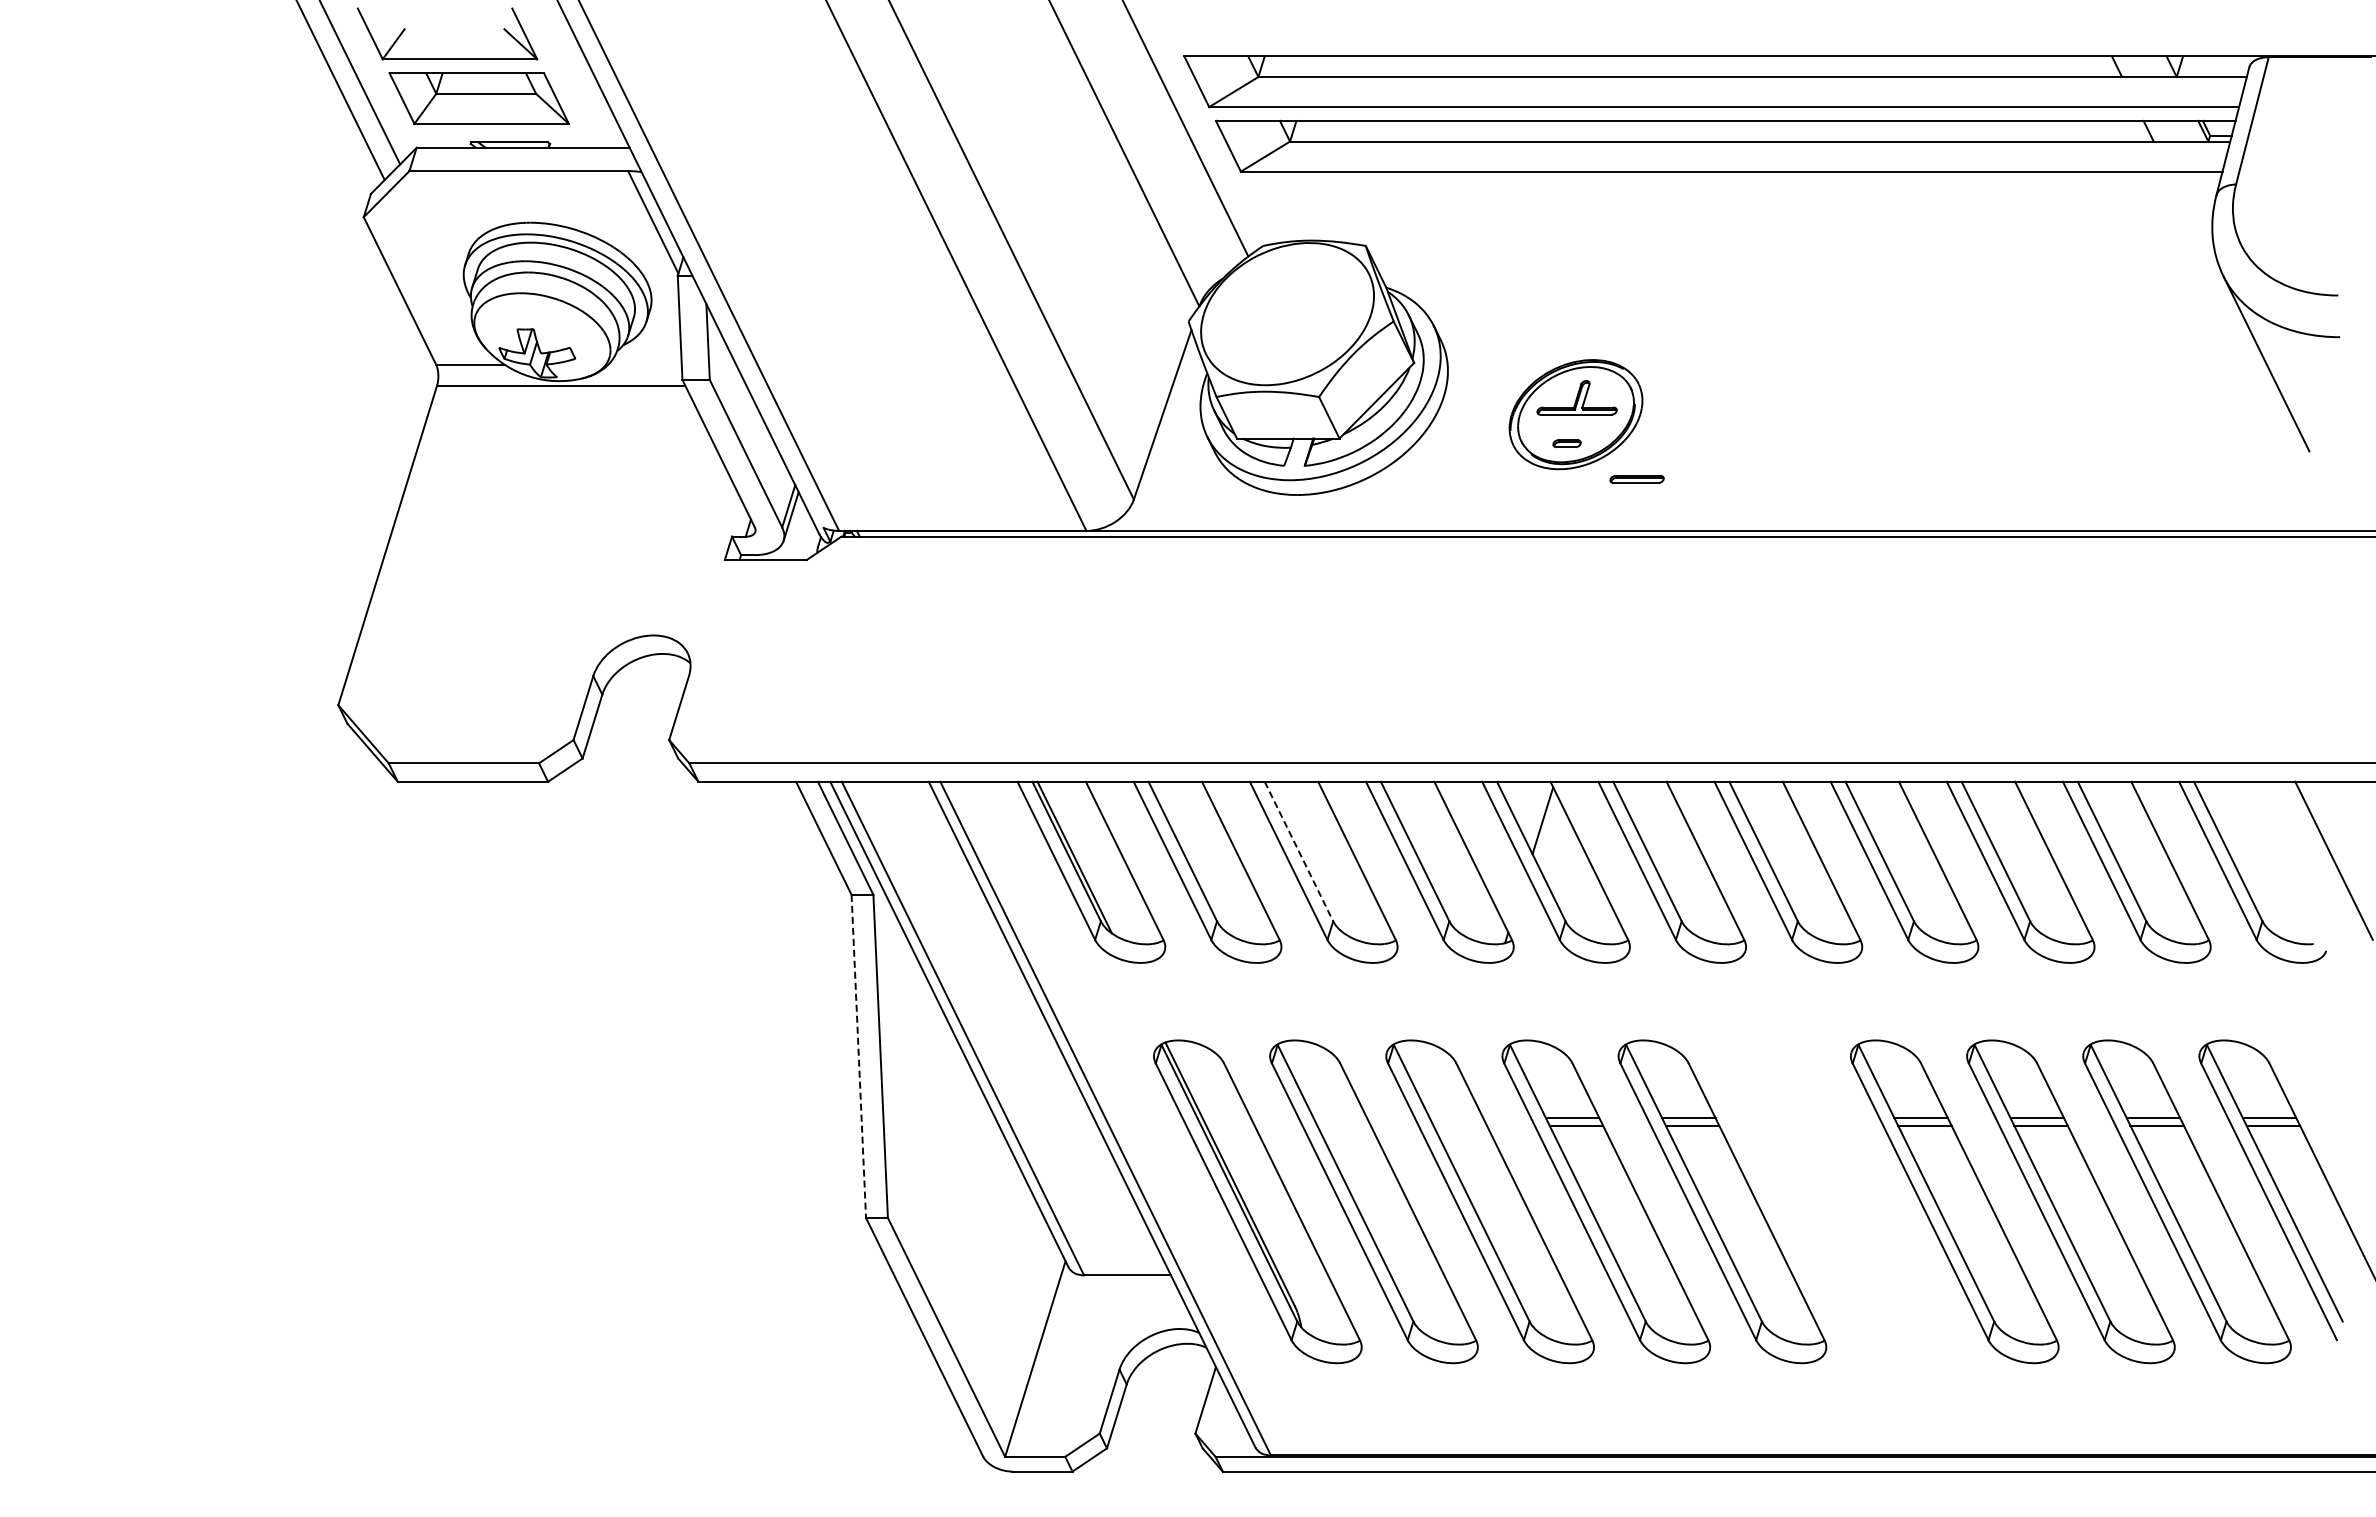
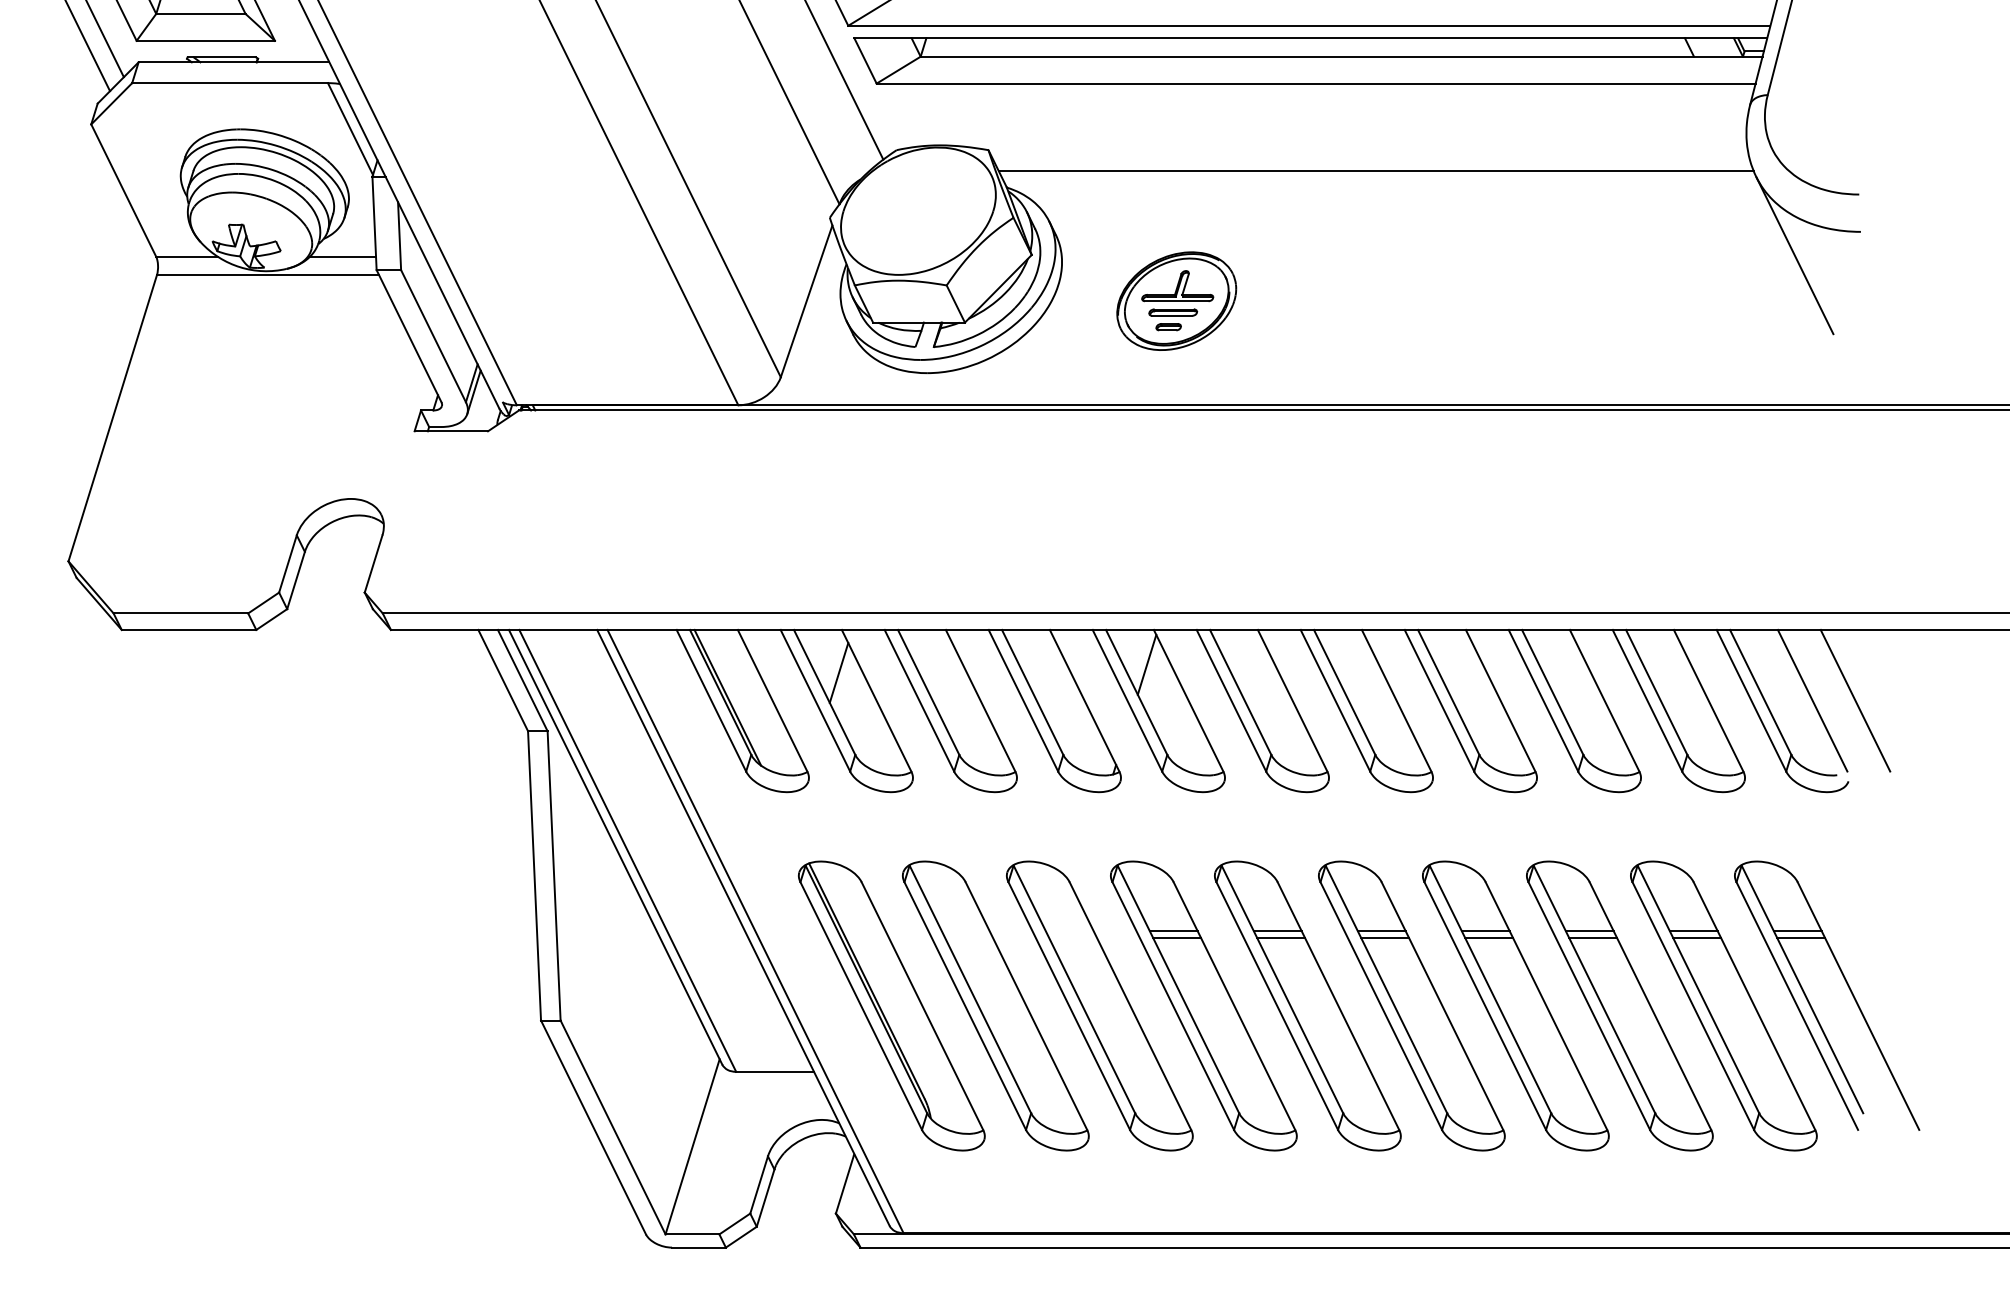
line: (1798, 269) -> (1375, 171), added
line: (644, 364) -> (342, 256), added
part: (1636, 479) -> (1172, 312), moved
line: (1198, 829) -> (838, 672), added
line: (1298, 851) -> (928, 692), dashed -> solid
line: (2286, 860) -> (1812, 700), added
line: (858, 1056) -> (534, 875), dashed -> solid
part: (1838, 1201) -> (1411, 1005), added

